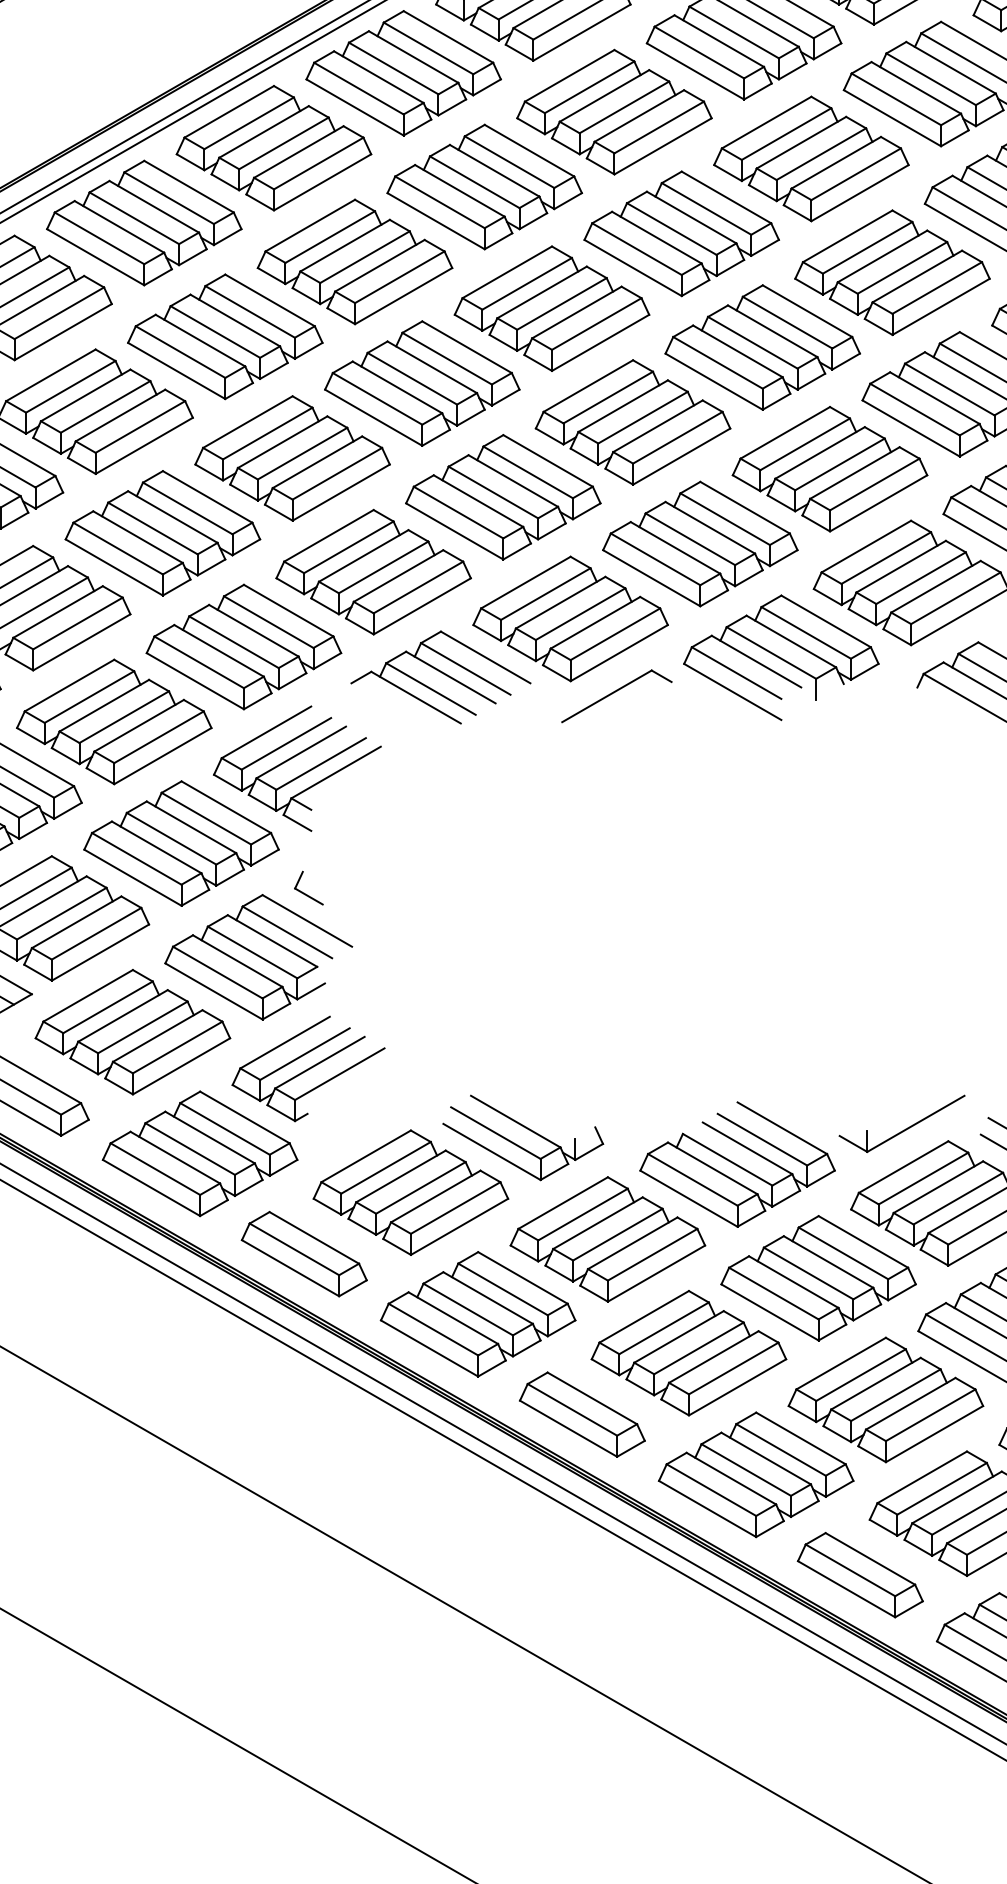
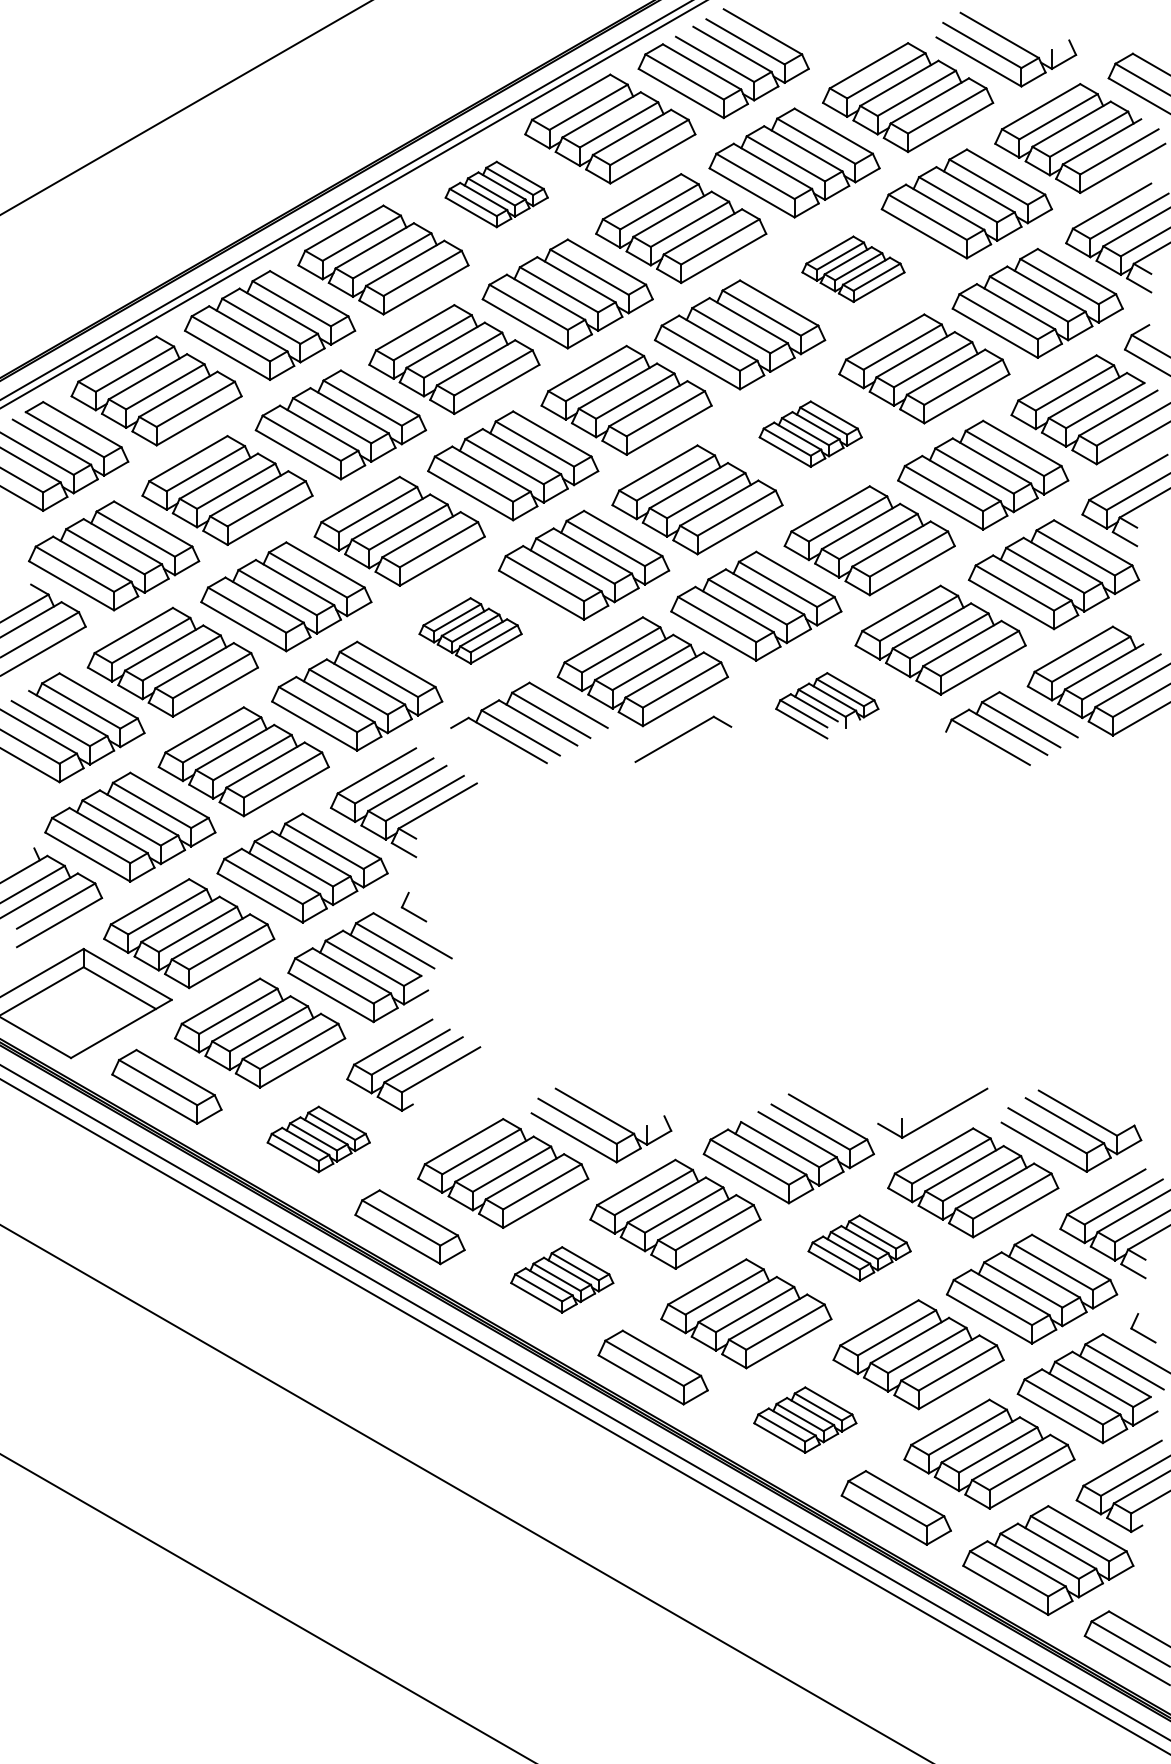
part: (403, 73) -> (496, 194), size x0.6
part: (811, 157) -> (853, 268), size x0.6
part: (762, 346) -> (810, 433), size x0.6
part: (373, 571) -> (470, 630), size x0.6
part: (781, 657) -> (827, 705), size x0.6
part: (199, 1153) -> (318, 1139), size x0.6
part: (818, 1277) -> (859, 1247), size x0.6
part: (478, 1313) -> (562, 1279), size x0.6
part: (756, 1474) -> (805, 1419), size x0.6

